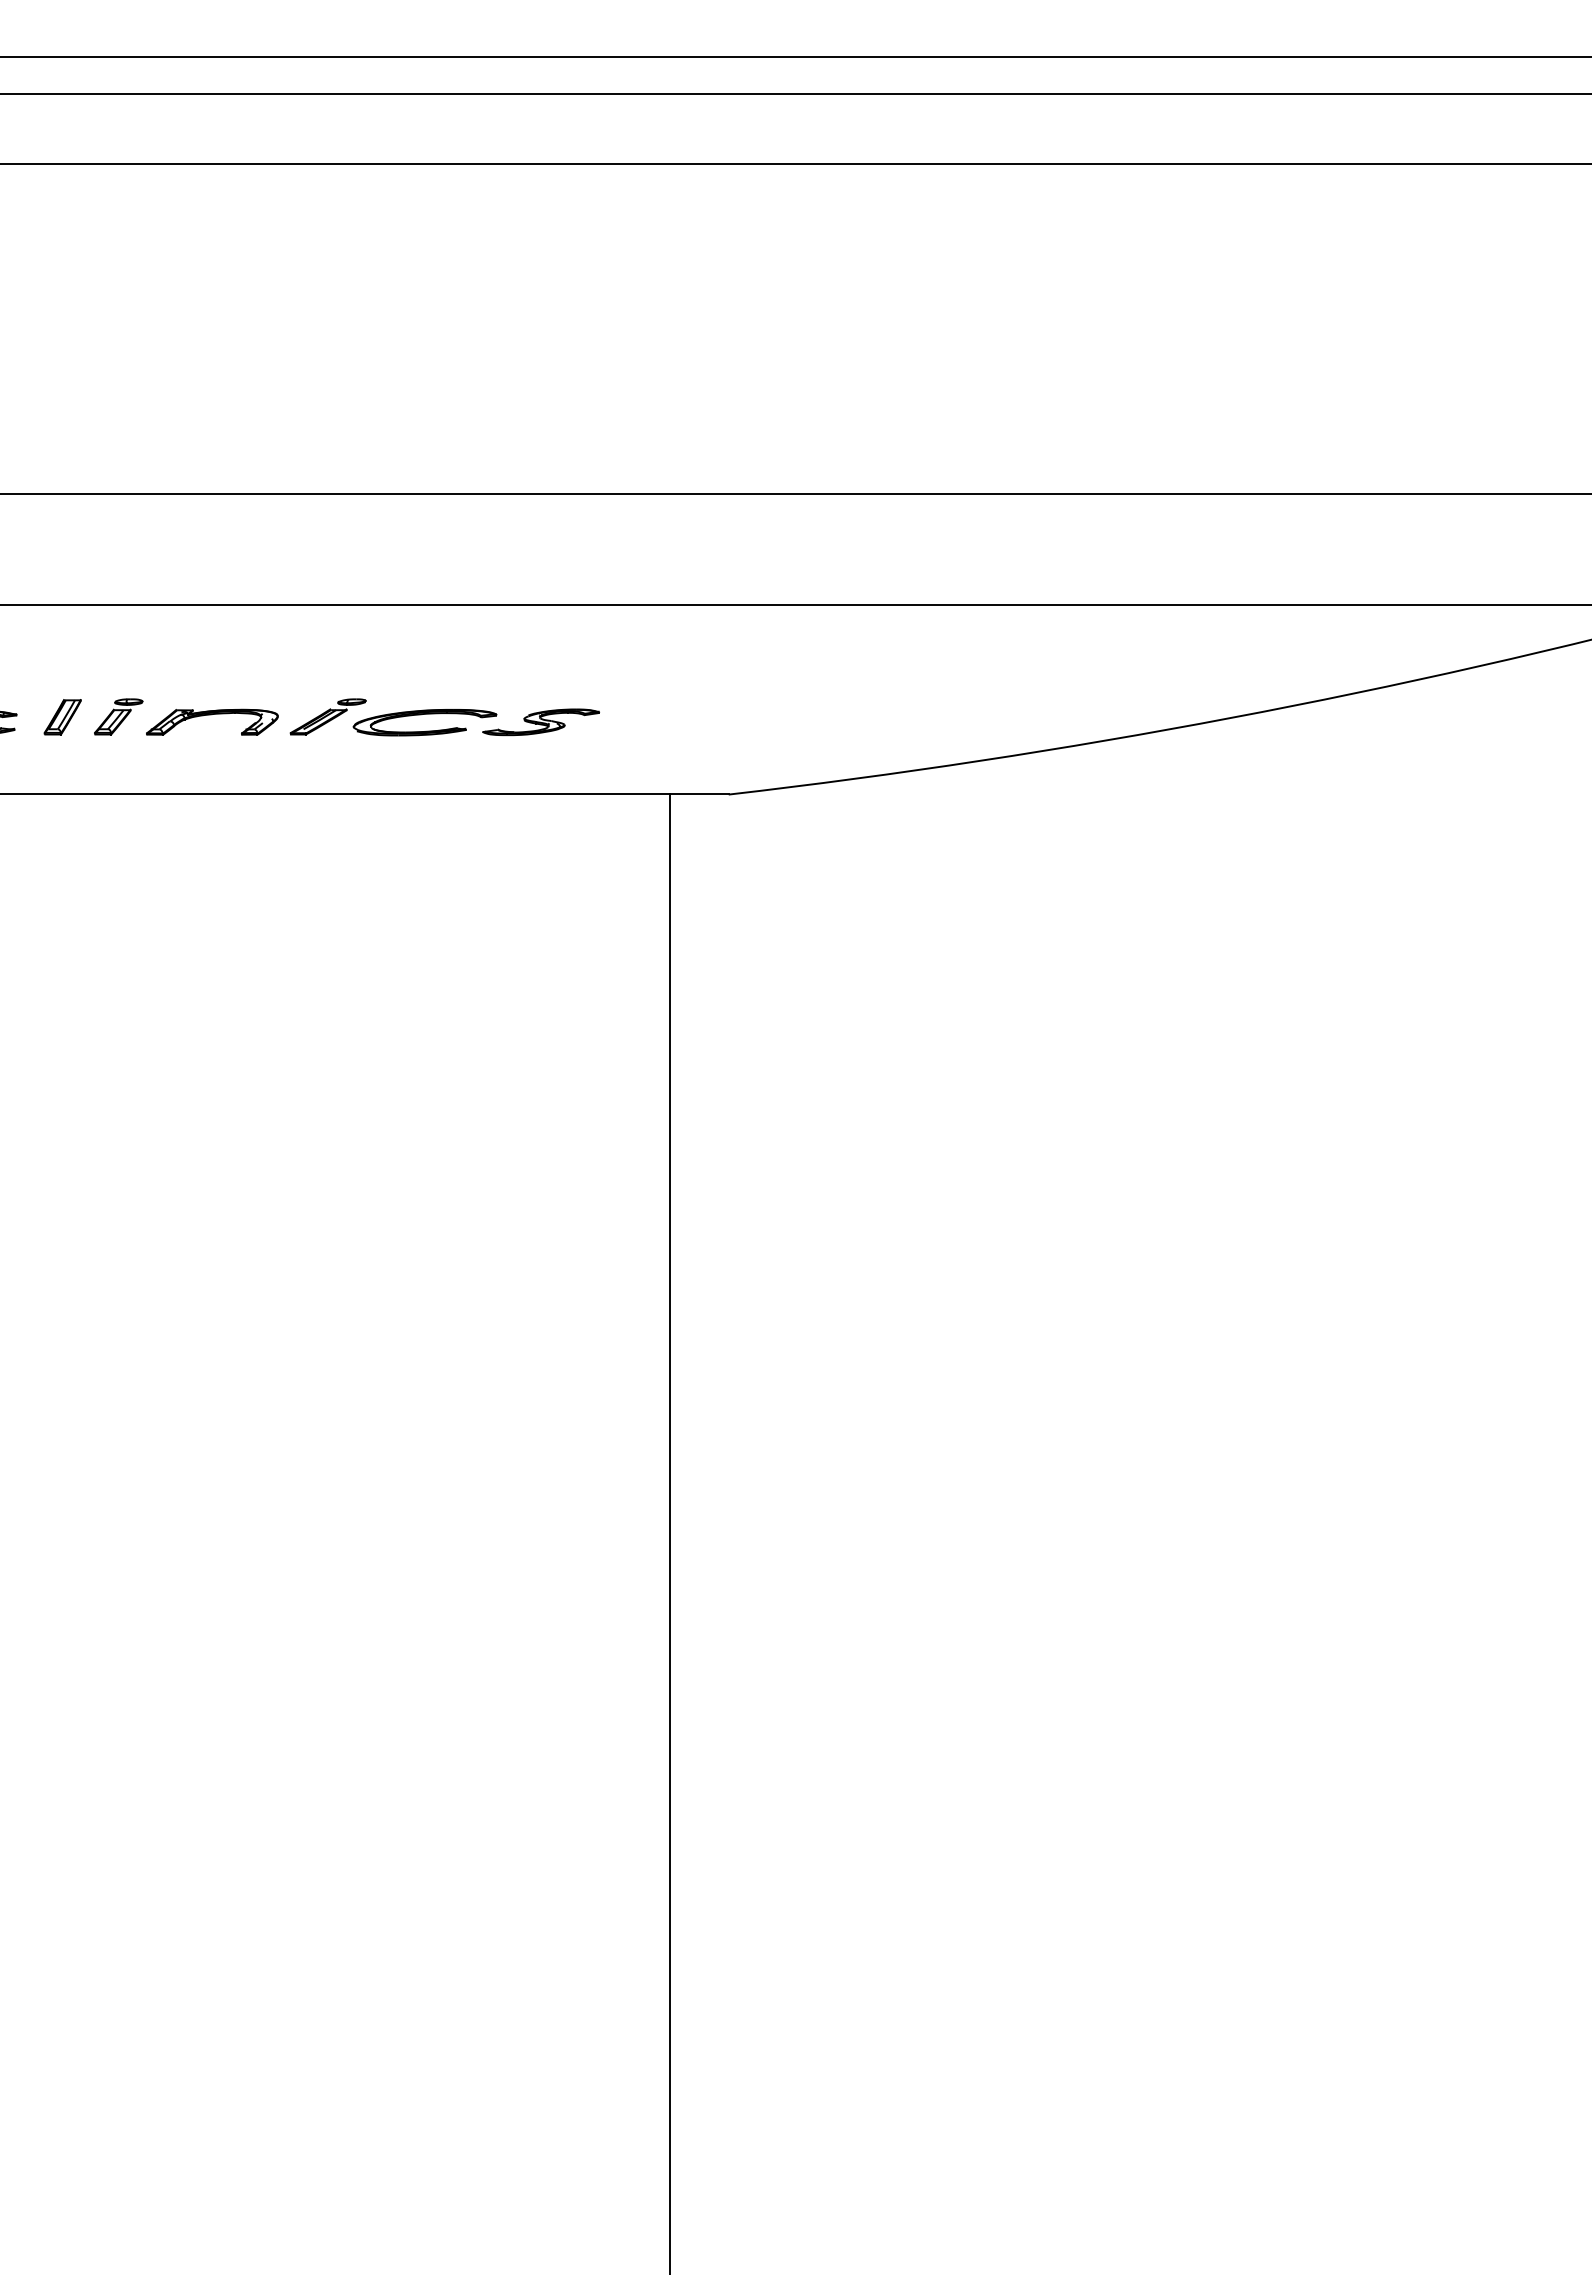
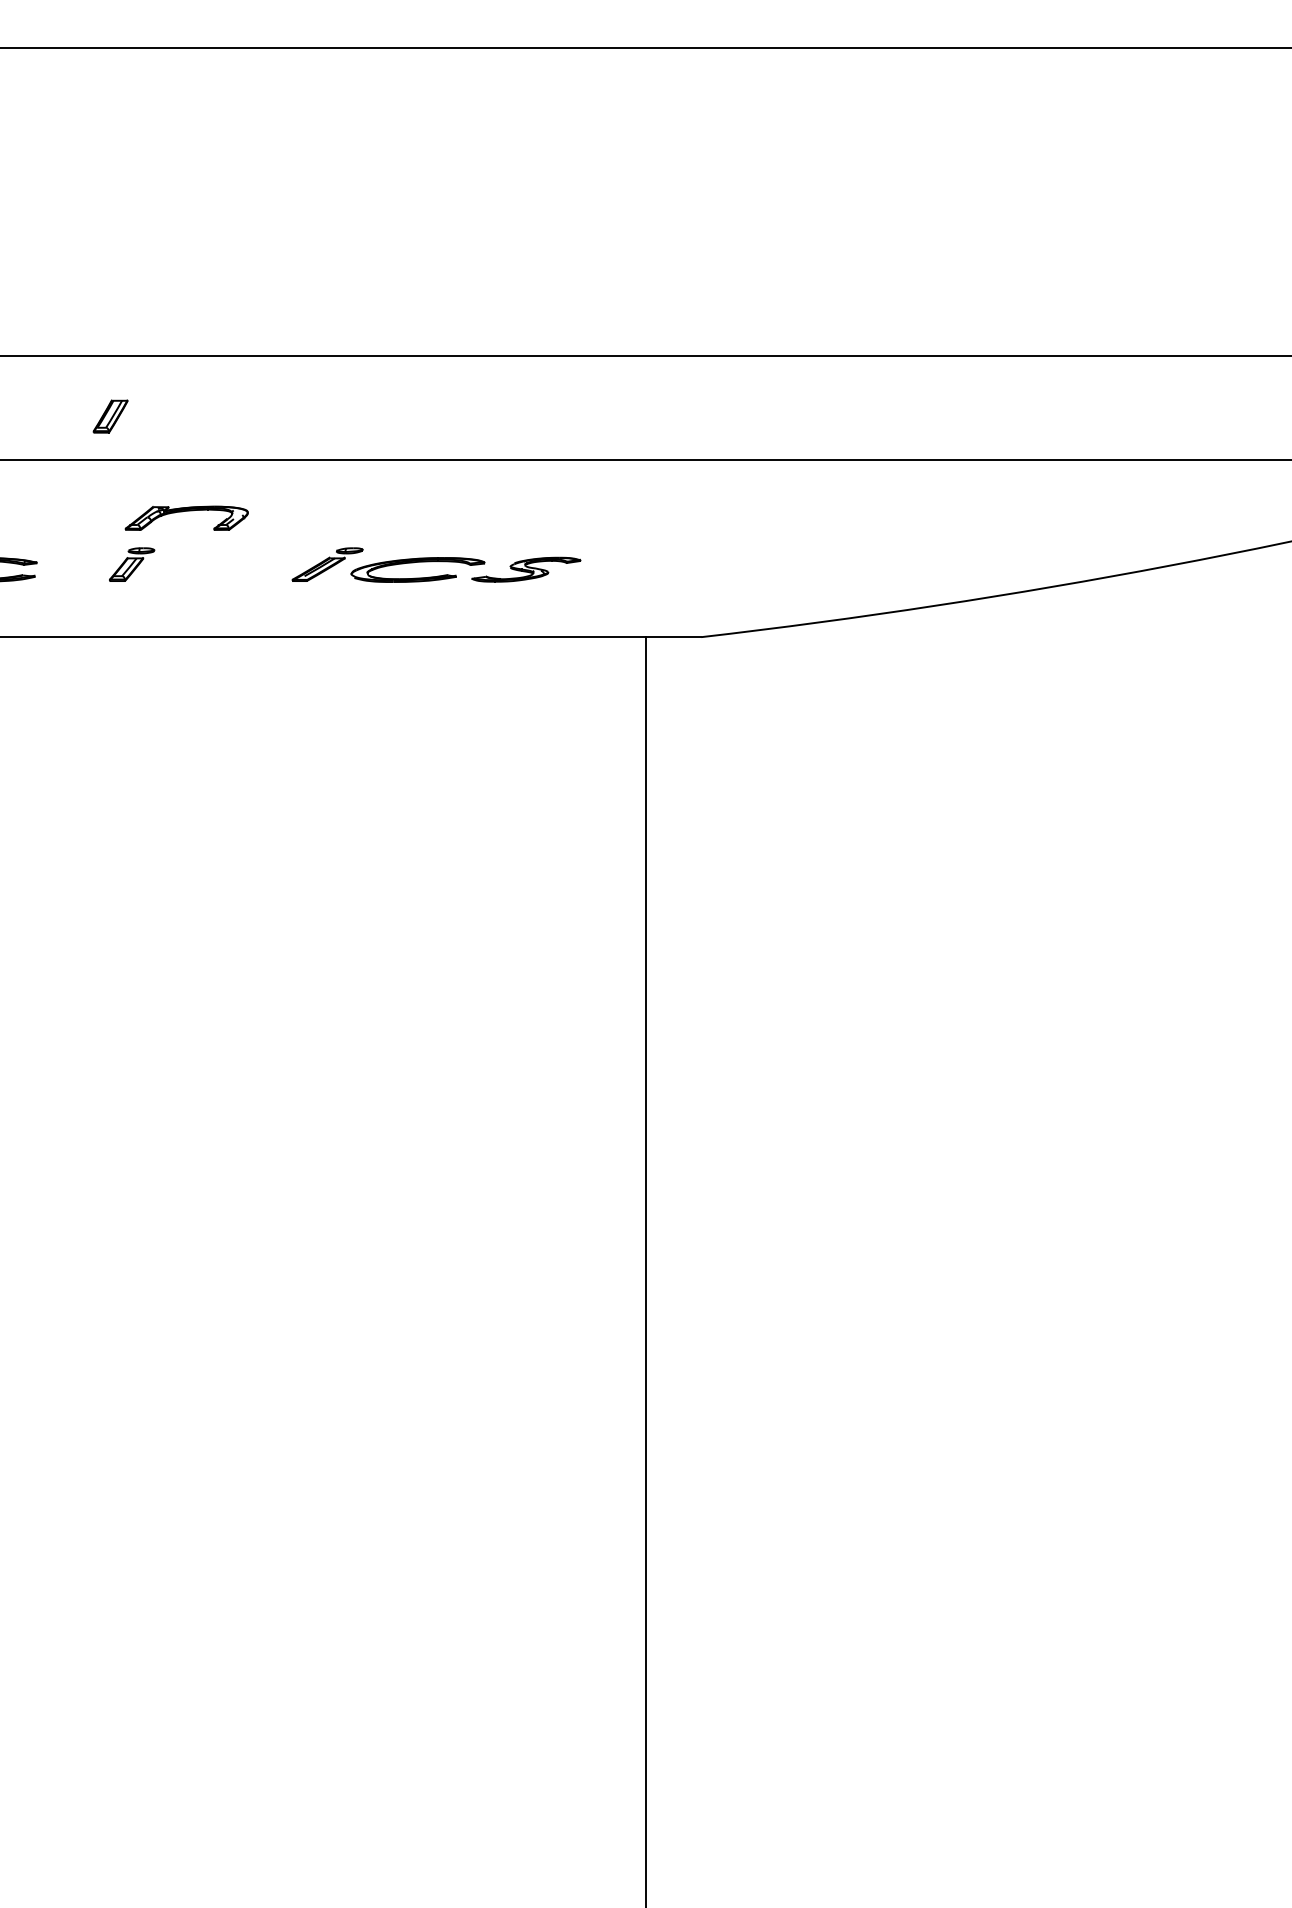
part: (211, 715) -> (185, 512), moved
part: (62, 717) -> (110, 416), moved

